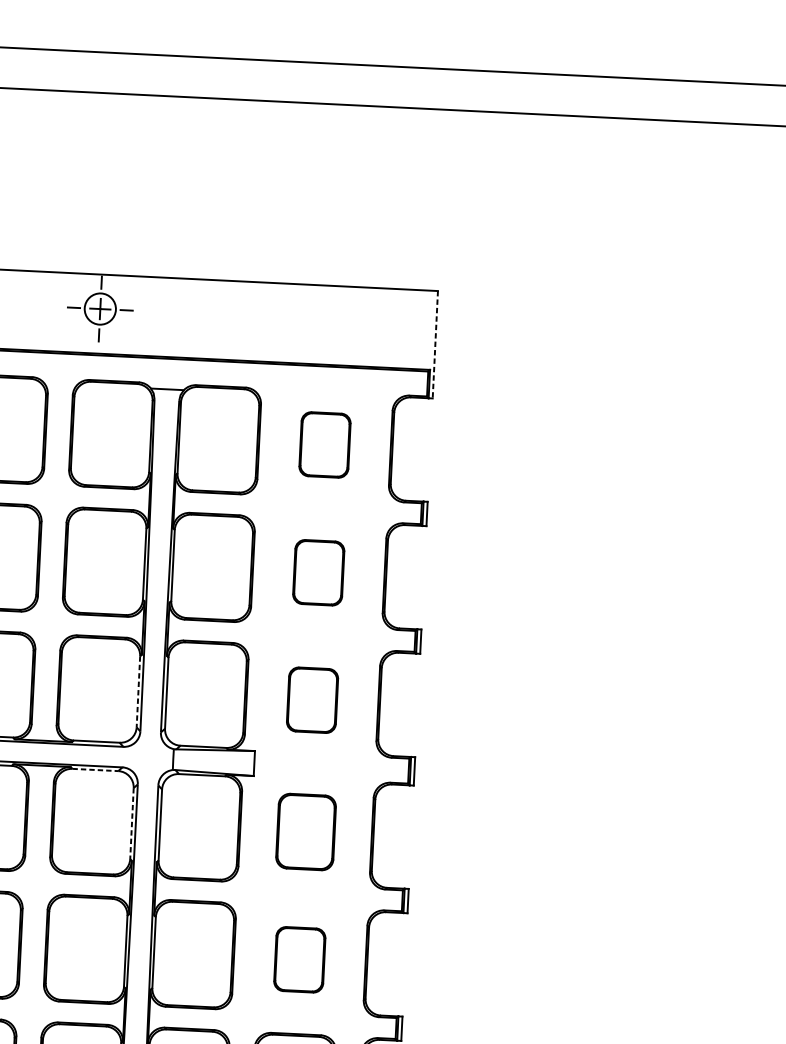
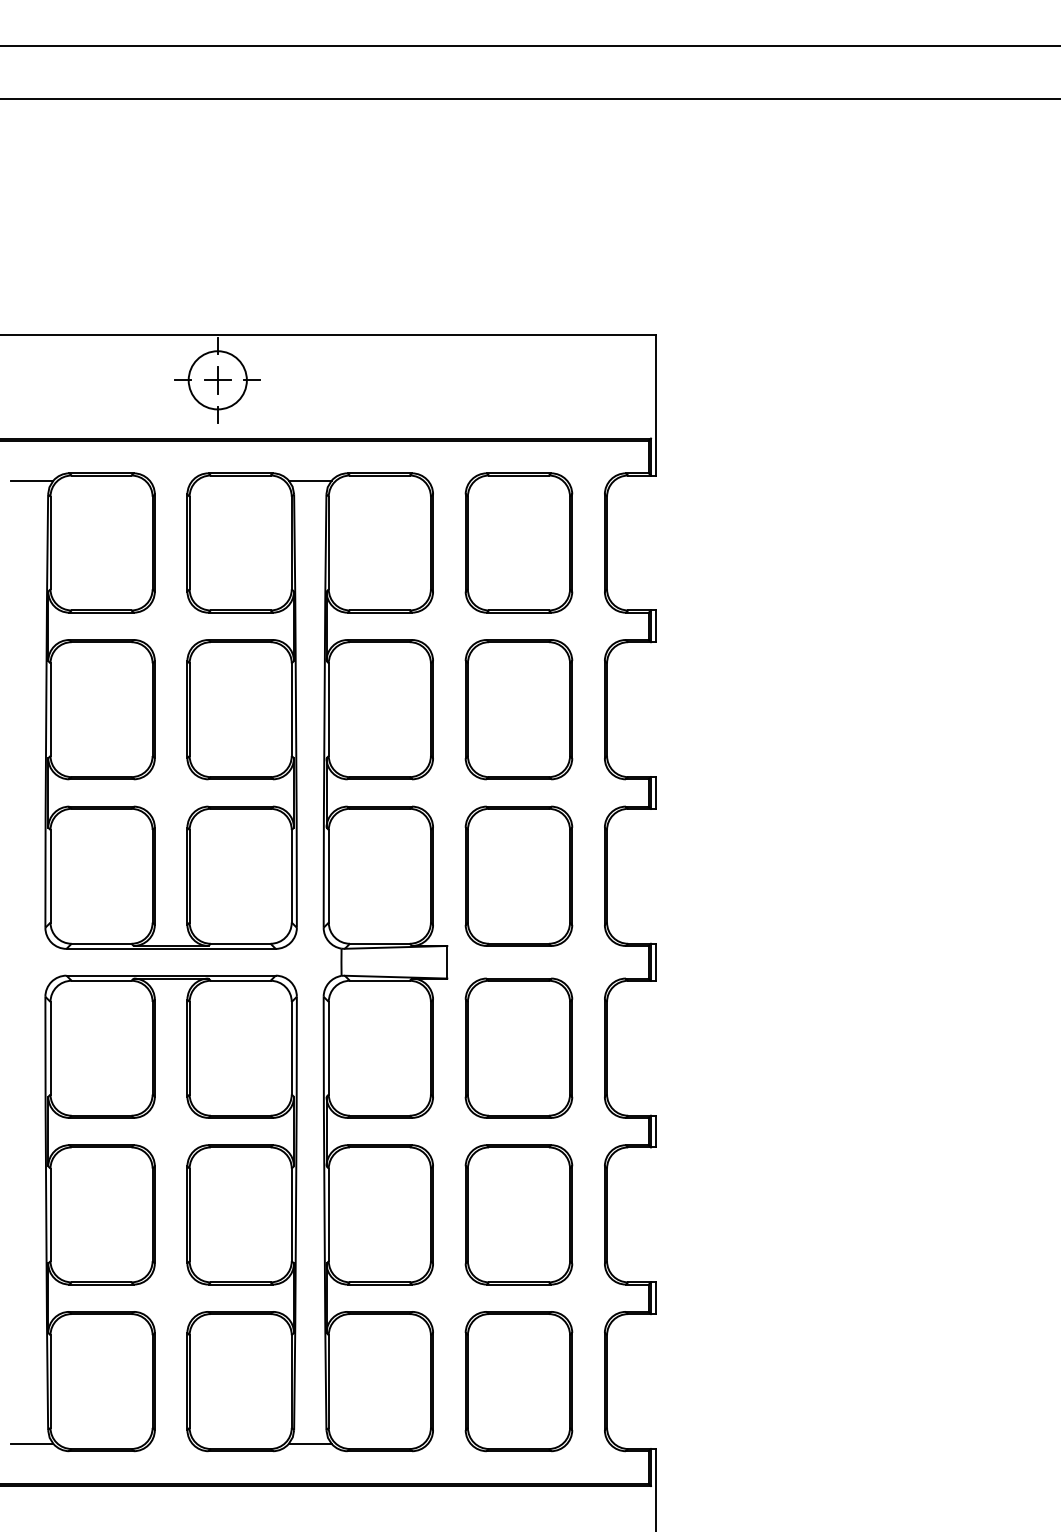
circle: (100, 309) -> (217, 380), size x1.43
line: (435, 344) -> (656, 405), dashed -> solid
part: (324, 444) -> (518, 542), size x1.67
part: (318, 572) -> (518, 709), size x1.67
line: (138, 691) -> (291, 876), dashed -> solid
part: (312, 699) -> (518, 875), size x1.67
line: (95, 769) -> (240, 980), dashed -> solid
line: (131, 823) -> (291, 1048), dashed -> solid
part: (305, 831) -> (518, 1047), size x1.43
part: (299, 959) -> (518, 1214), size x1.67

